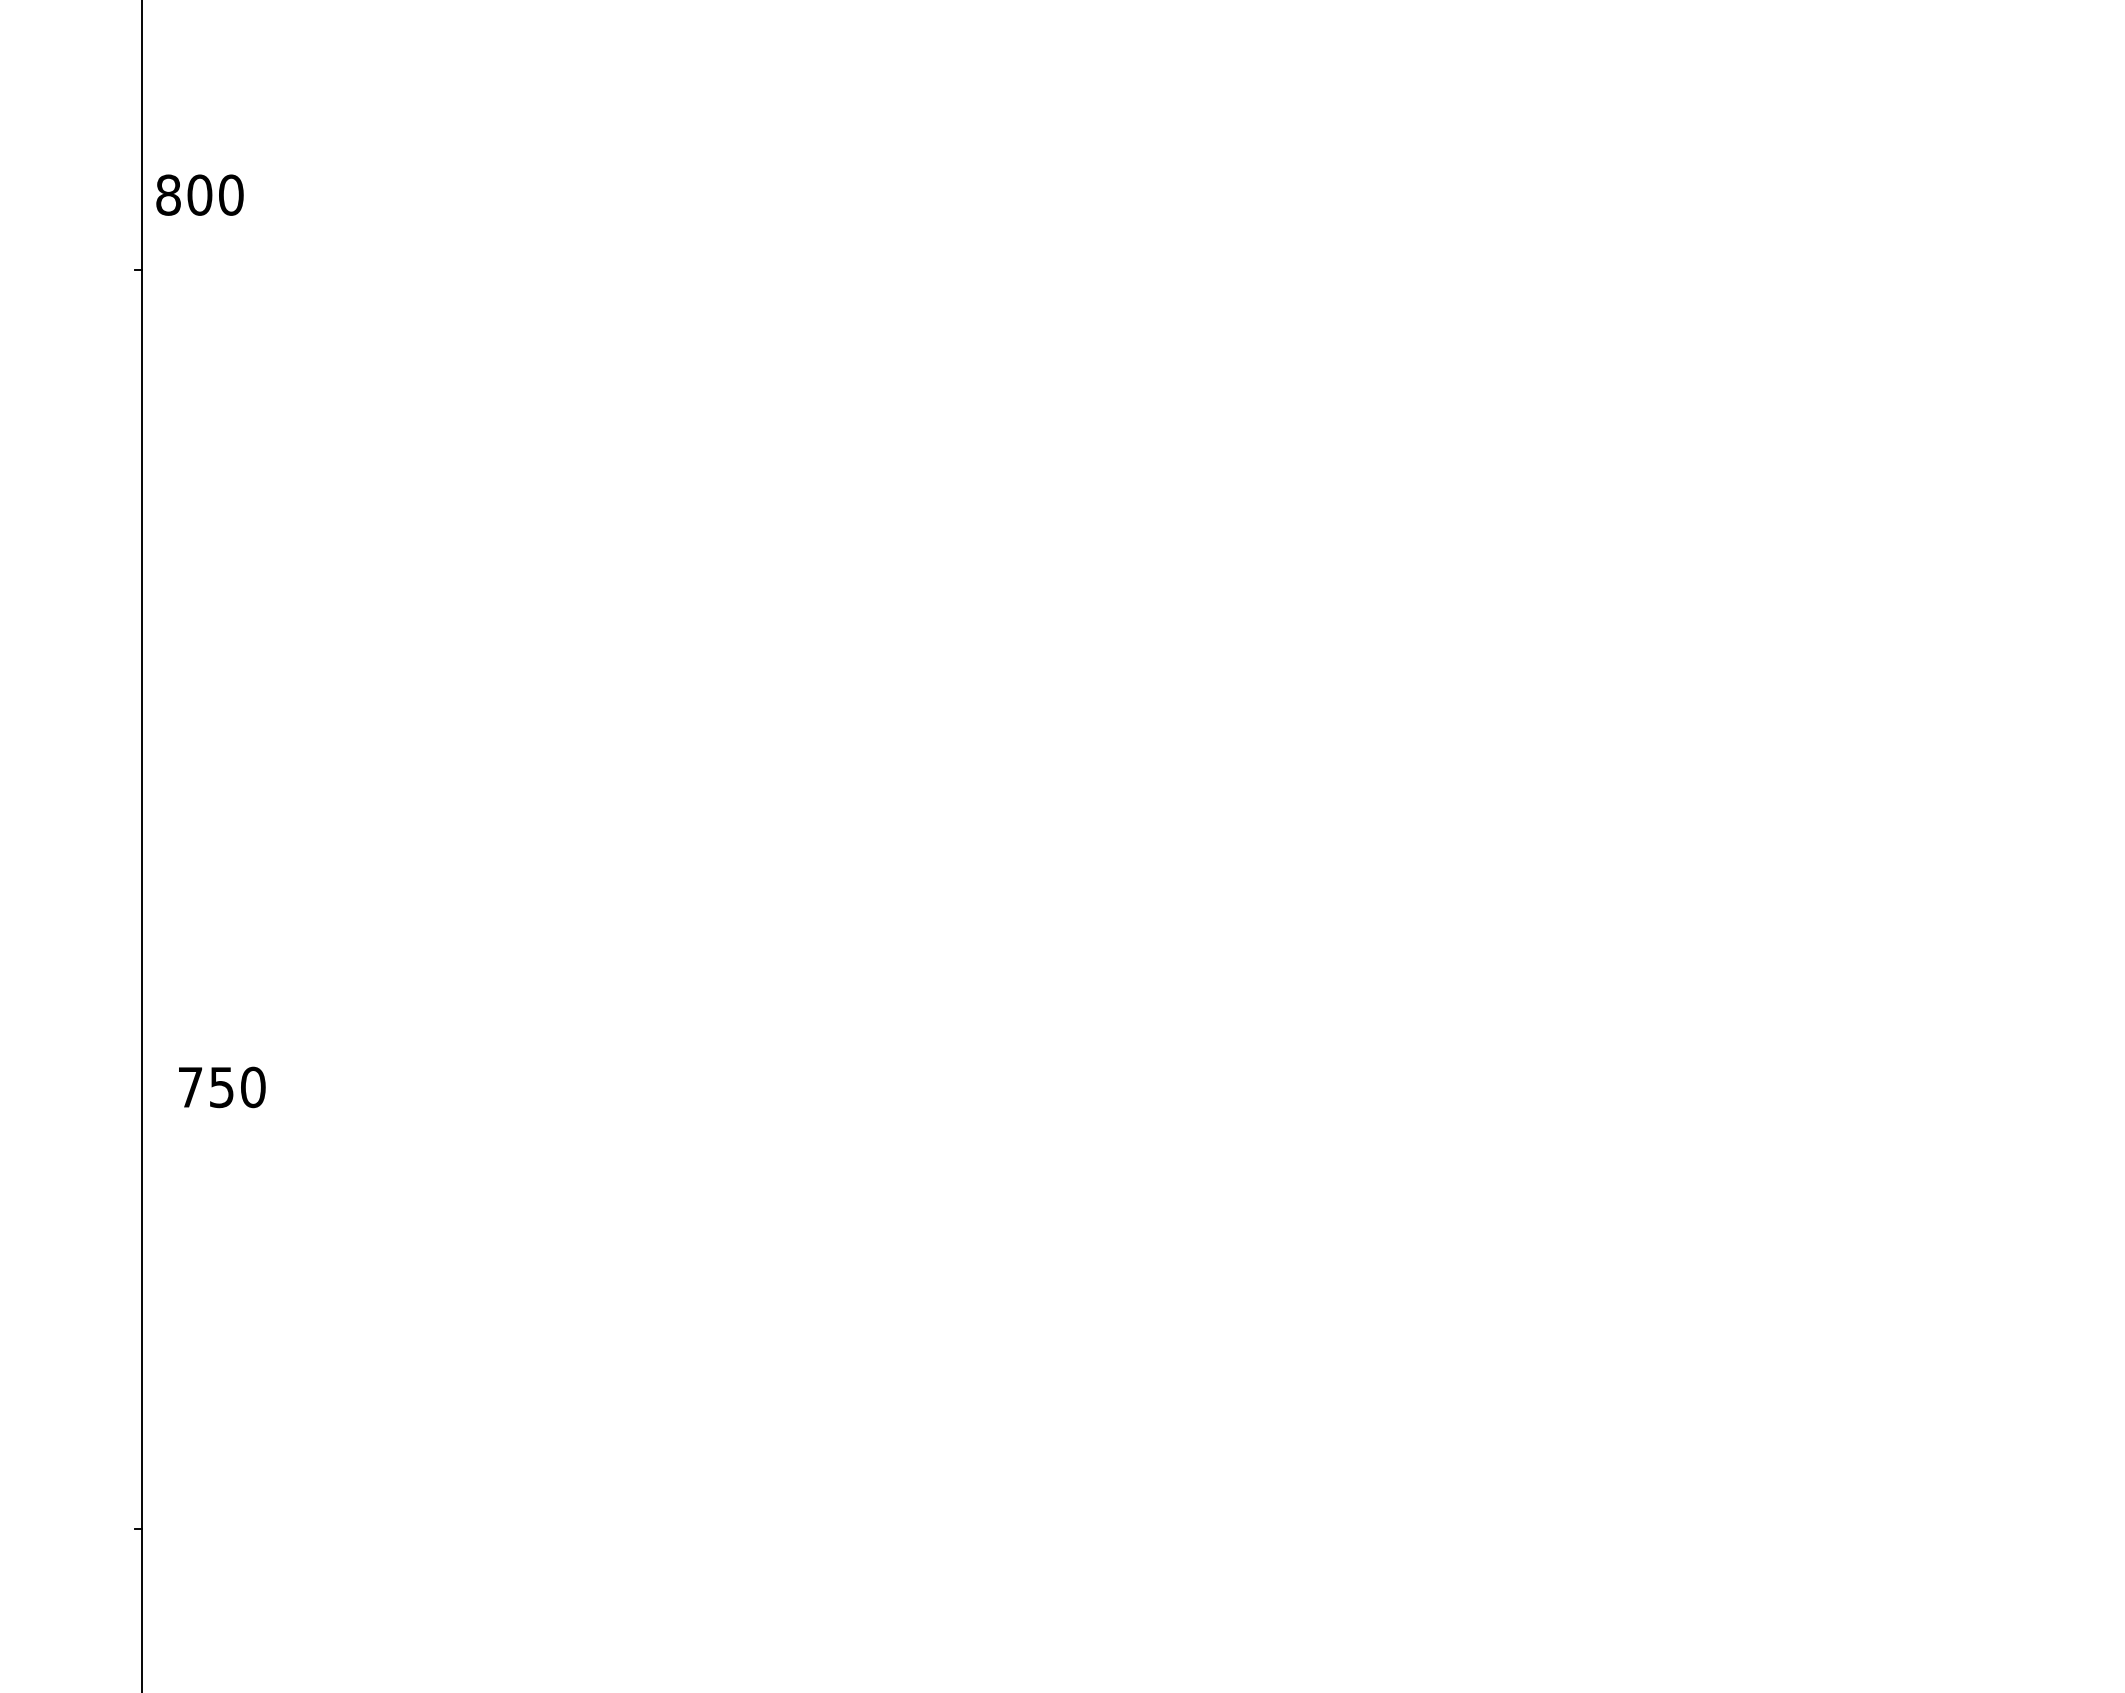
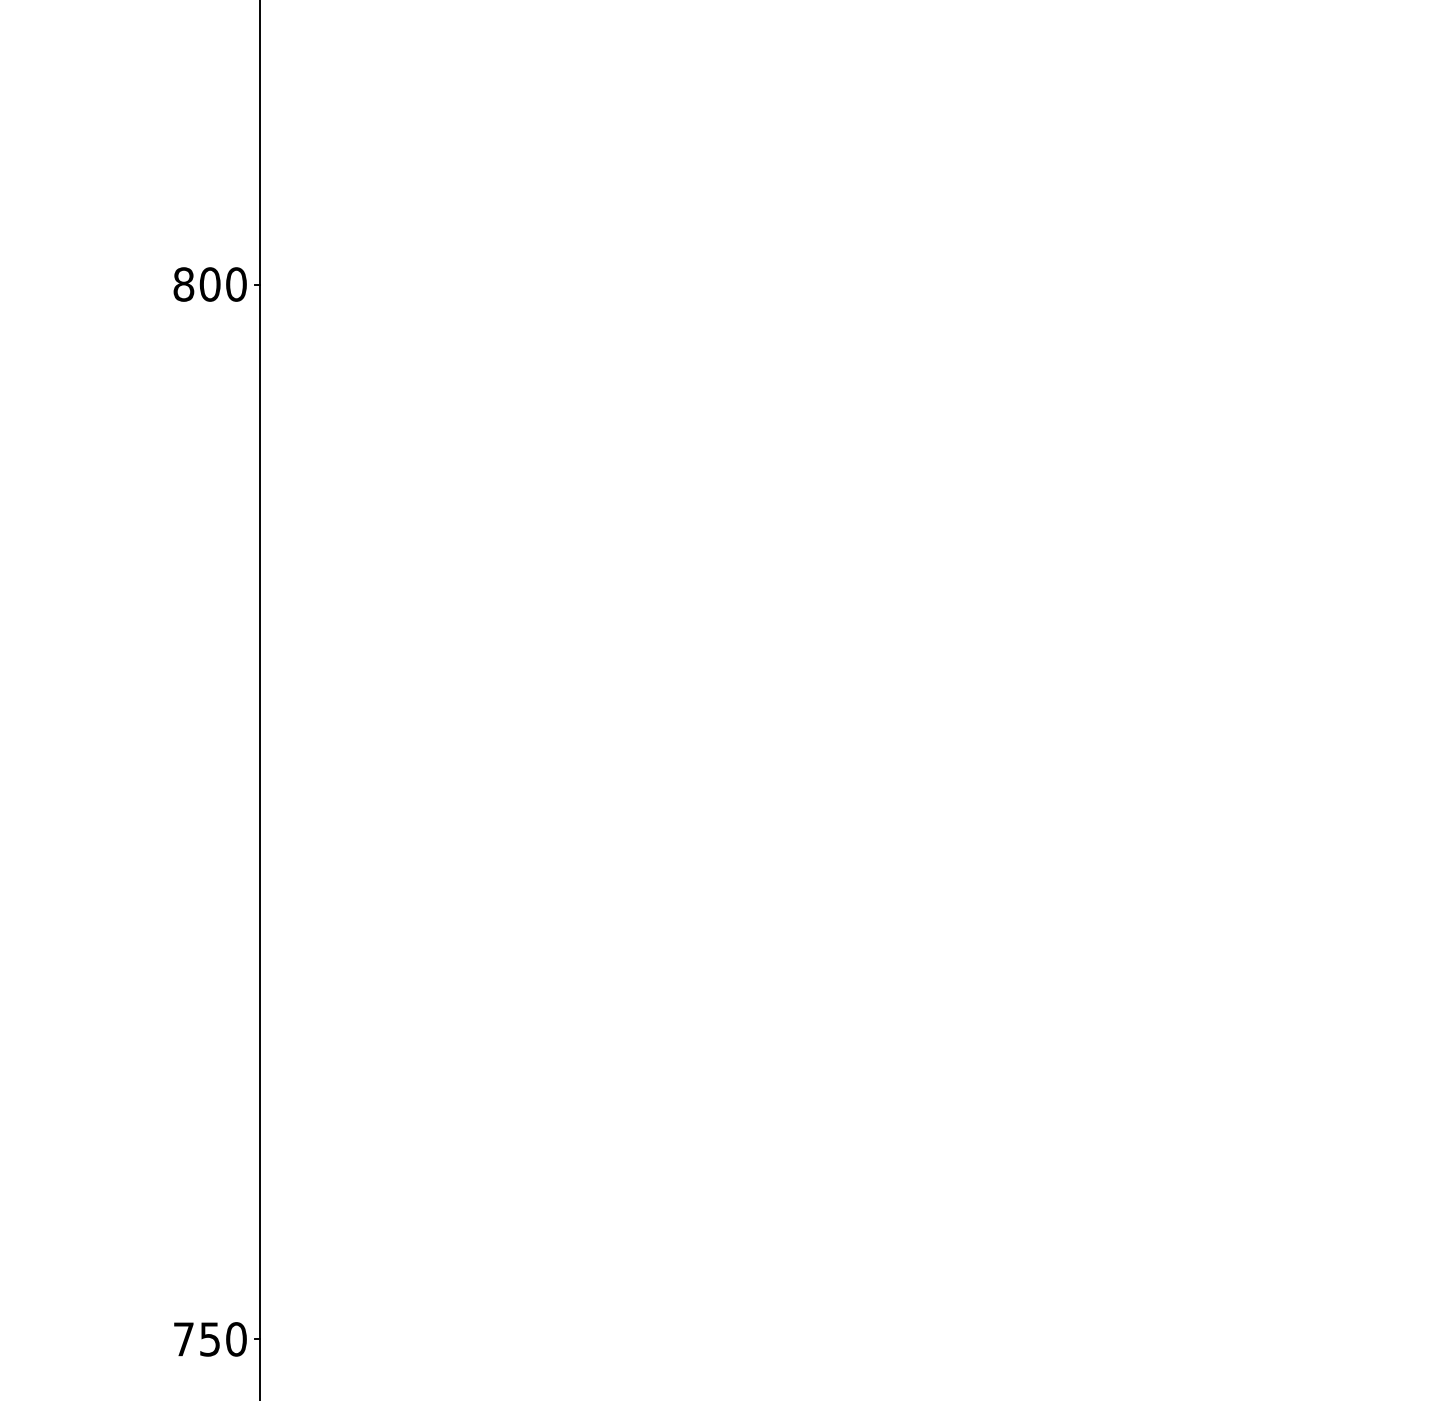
text: (199, 194) -> (209, 283), moved
text: (222, 1087) -> (210, 1339), moved

